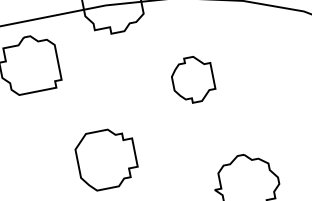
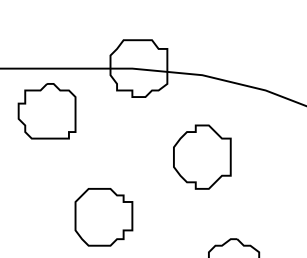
part: (193, 79) -> (202, 156), size x1.43

